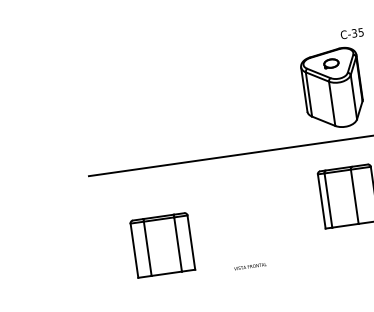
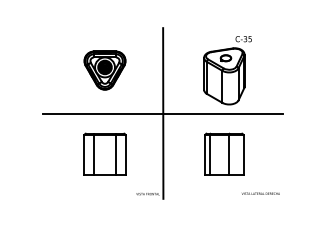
part: (165, 104) -> (104, 70), added
line: (255, 152) -> (163, 113), added
part: (161, 244) -> (104, 153), moved

